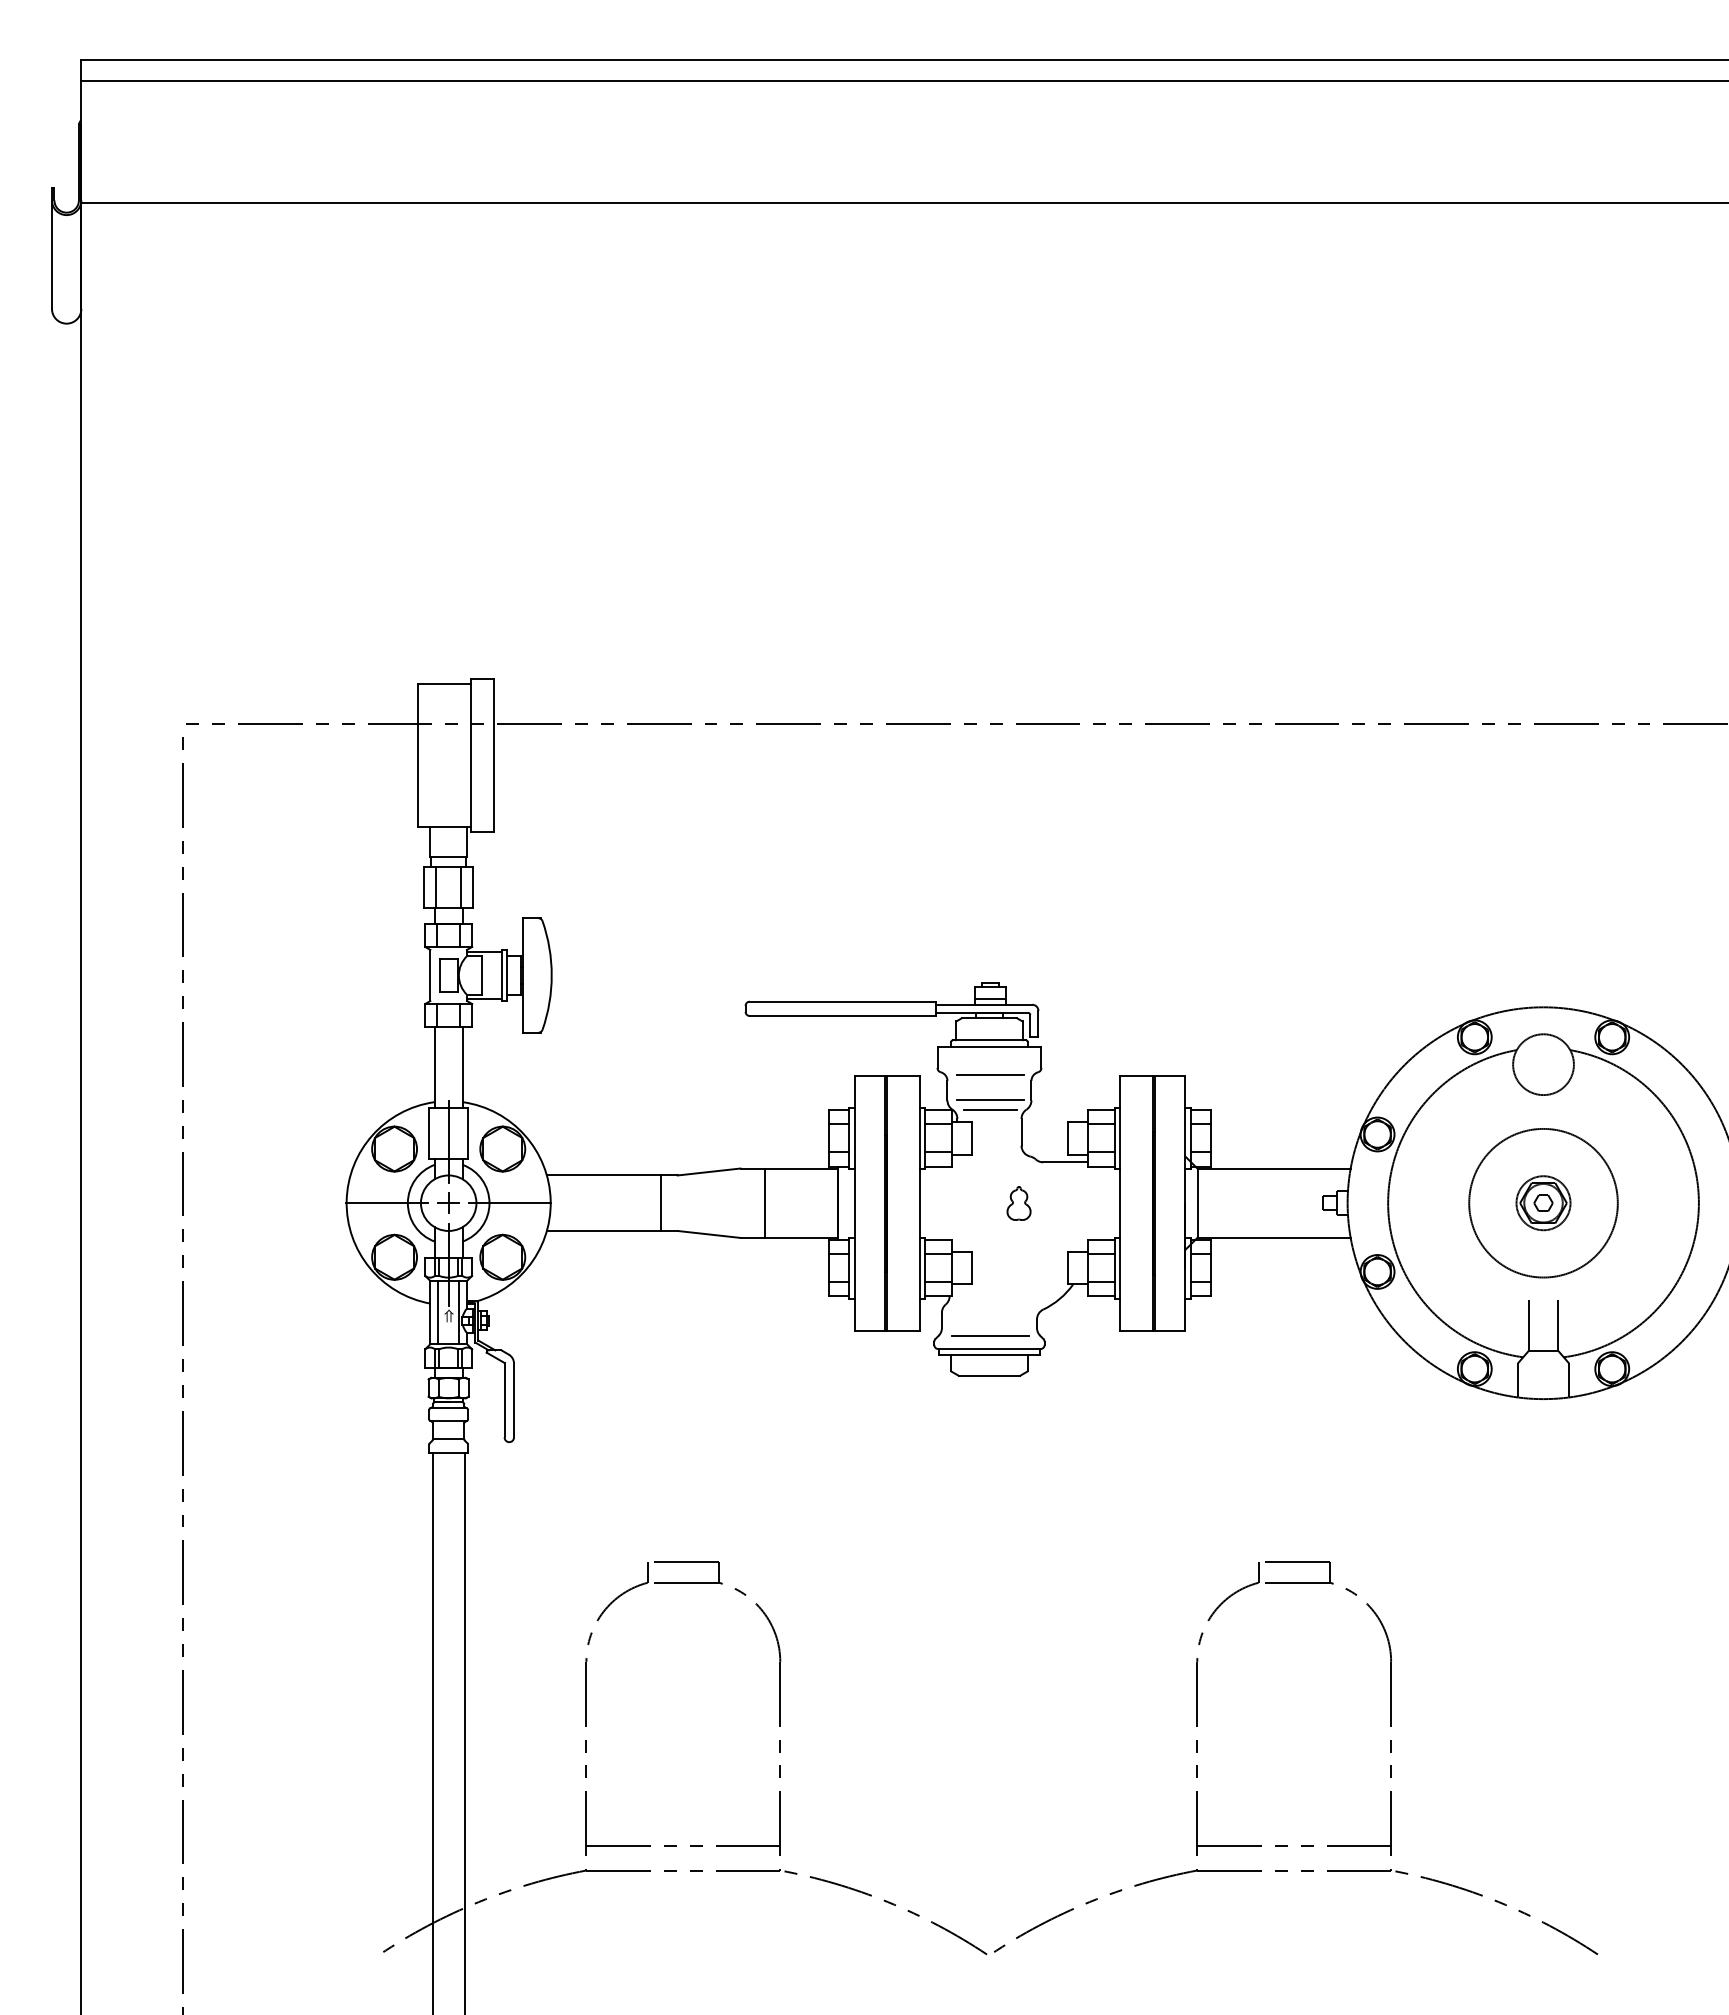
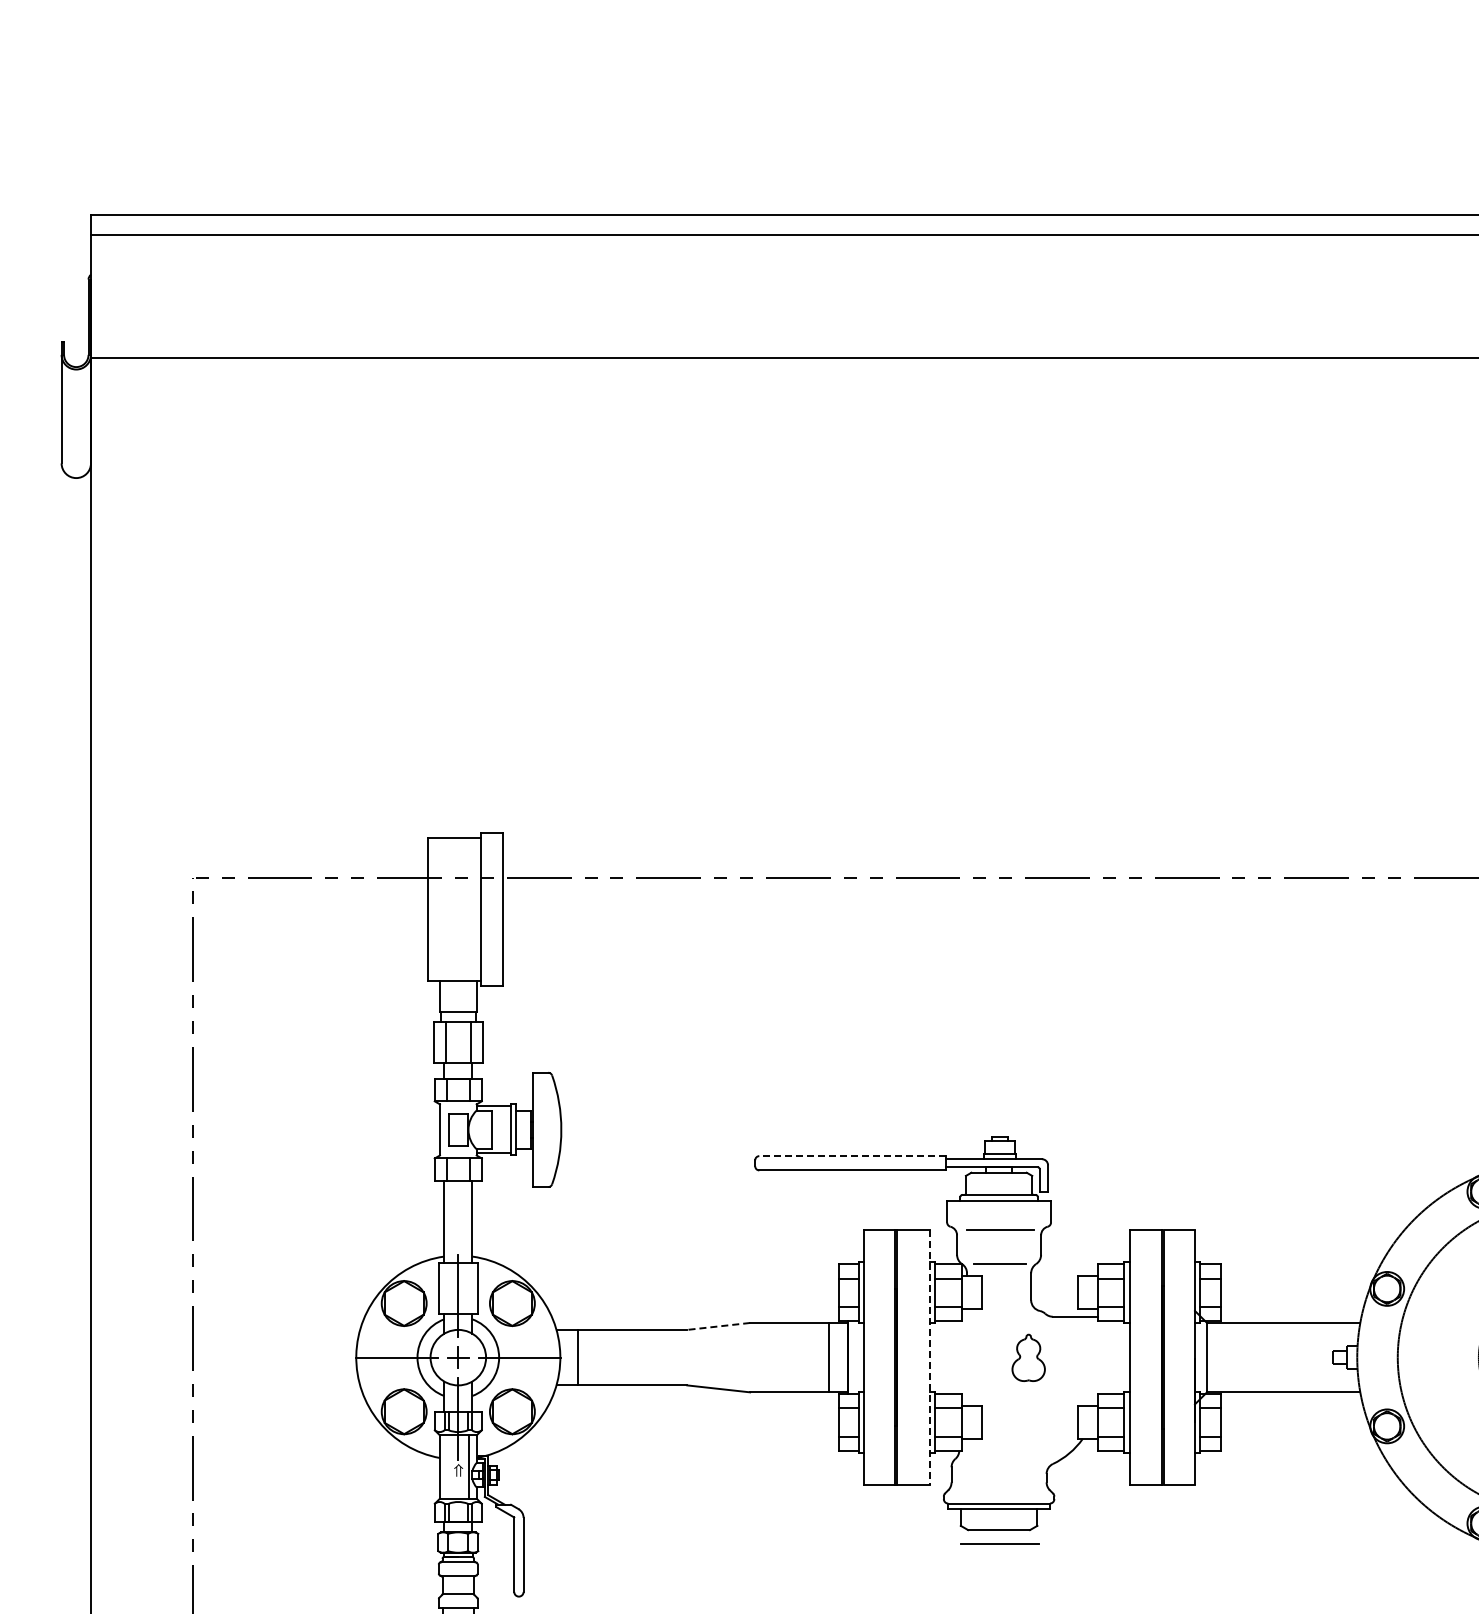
line: (842, 1001) -> (852, 1155), solid -> dashed
line: (990, 1100) -> (1000, 1254), removed
line: (709, 1172) -> (719, 1326), solid -> dashed
line: (661, 1202) -> (578, 1356), moved
line: (765, 1202) -> (829, 1356), moved
line: (920, 1203) -> (930, 1357), solid -> dashed
part: (1018, 1203) -> (1028, 1357), size x1.4
line: (438, 1312) -> (448, 1466), removed
line: (990, 1335) -> (1000, 1543), moved

